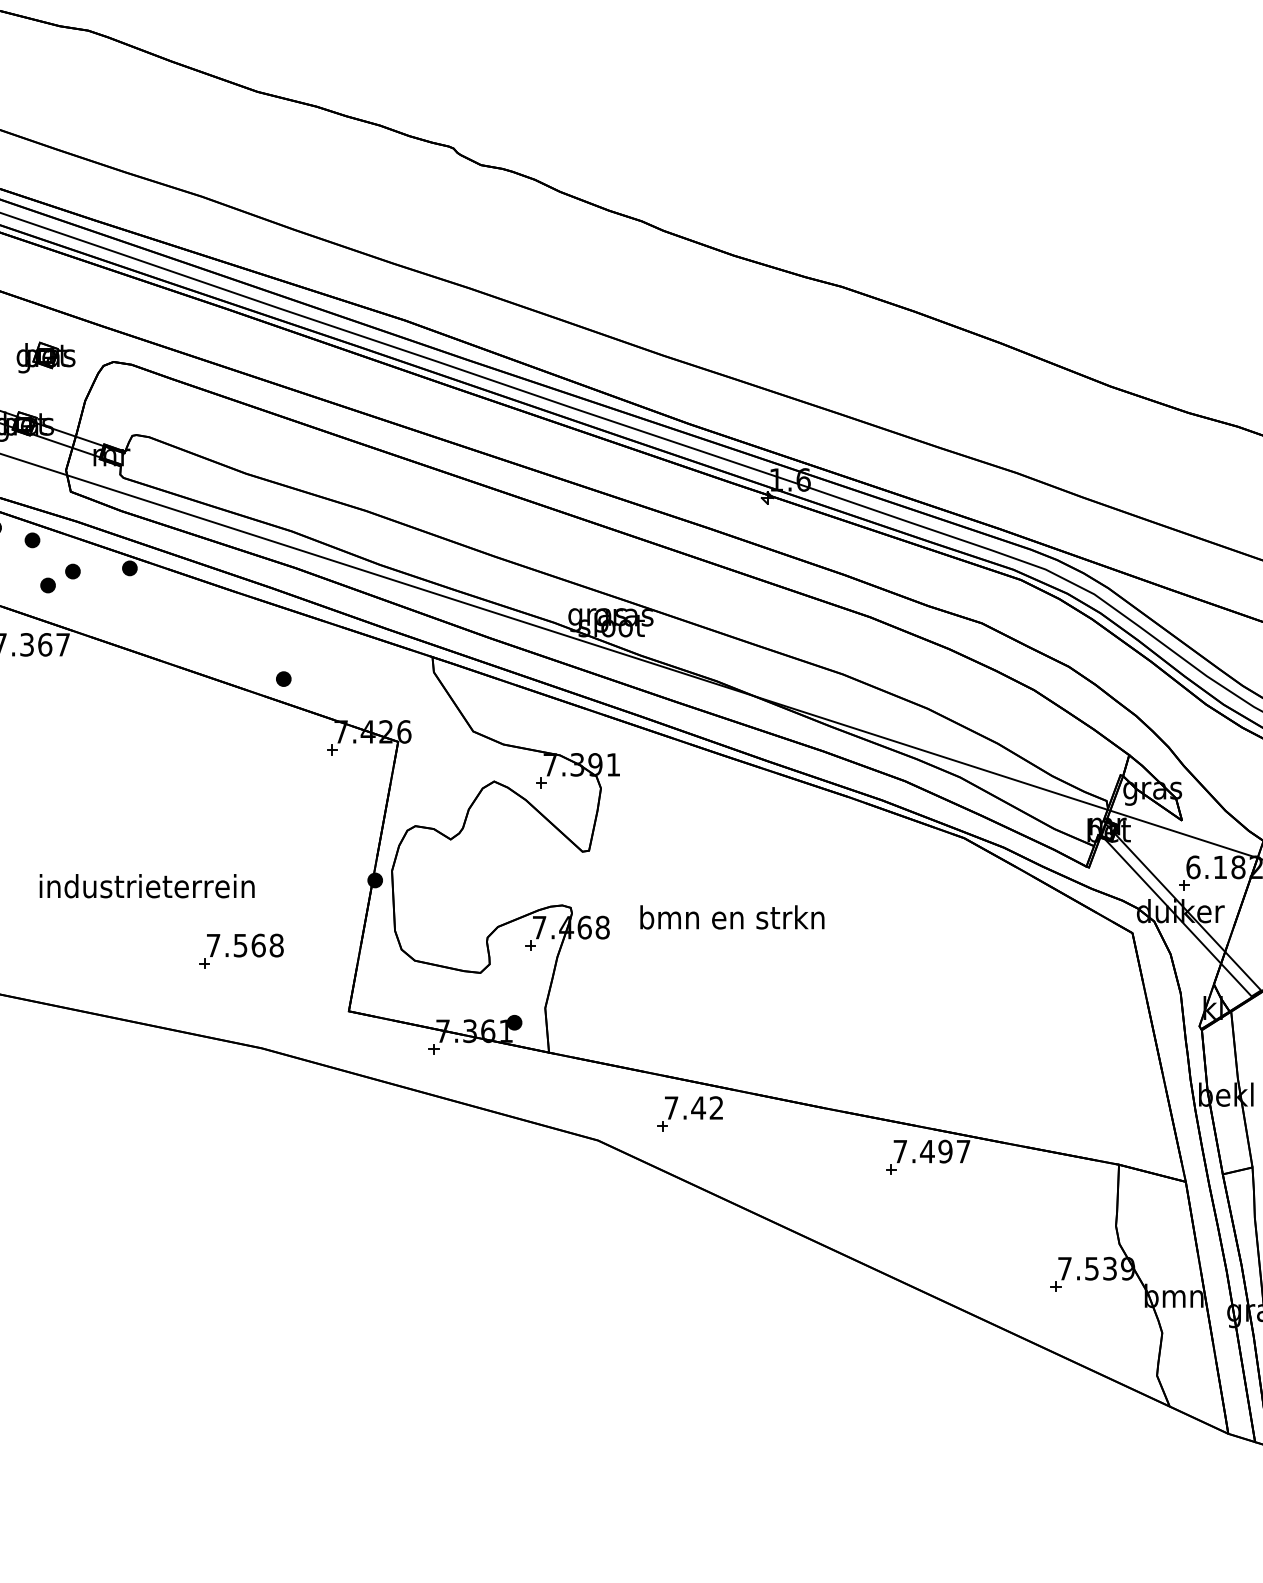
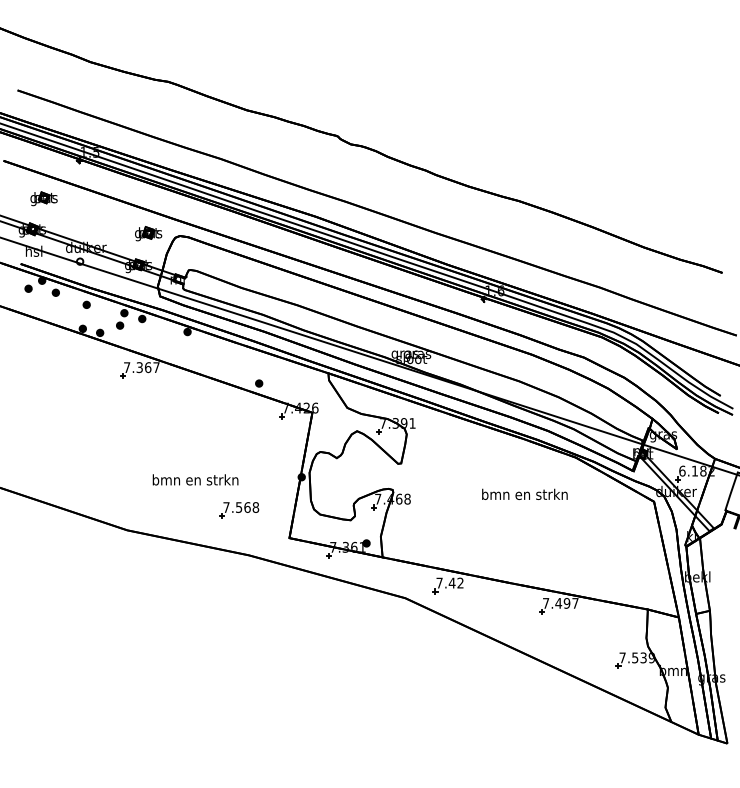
part: (60, 577) -> (155, 336), removed
text: (146, 885) -> (195, 479), industrieterrein -> bmn en strkn
text: (731, 915) -> (524, 493), moved

